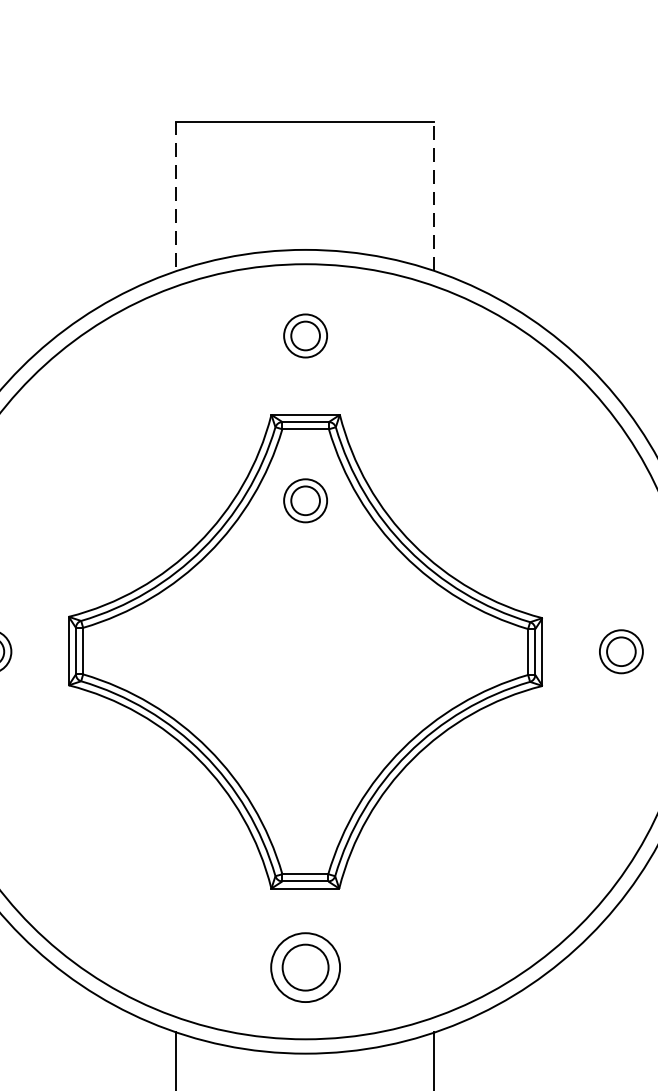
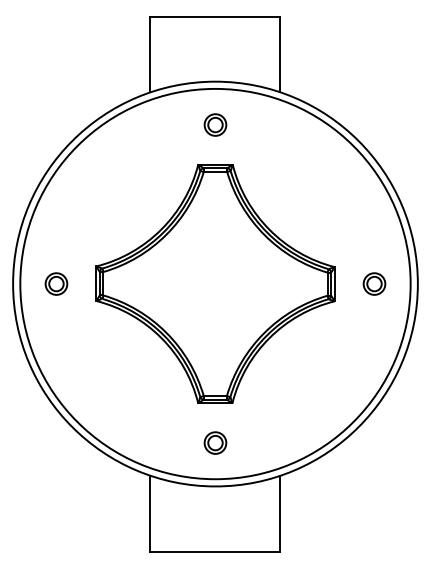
line: (176, 195) -> (150, 54), dashed -> solid
line: (434, 195) -> (280, 54), dashed -> solid
part: (305, 499) -> (215, 207), removed
part: (305, 966) -> (215, 442), size x0.62

